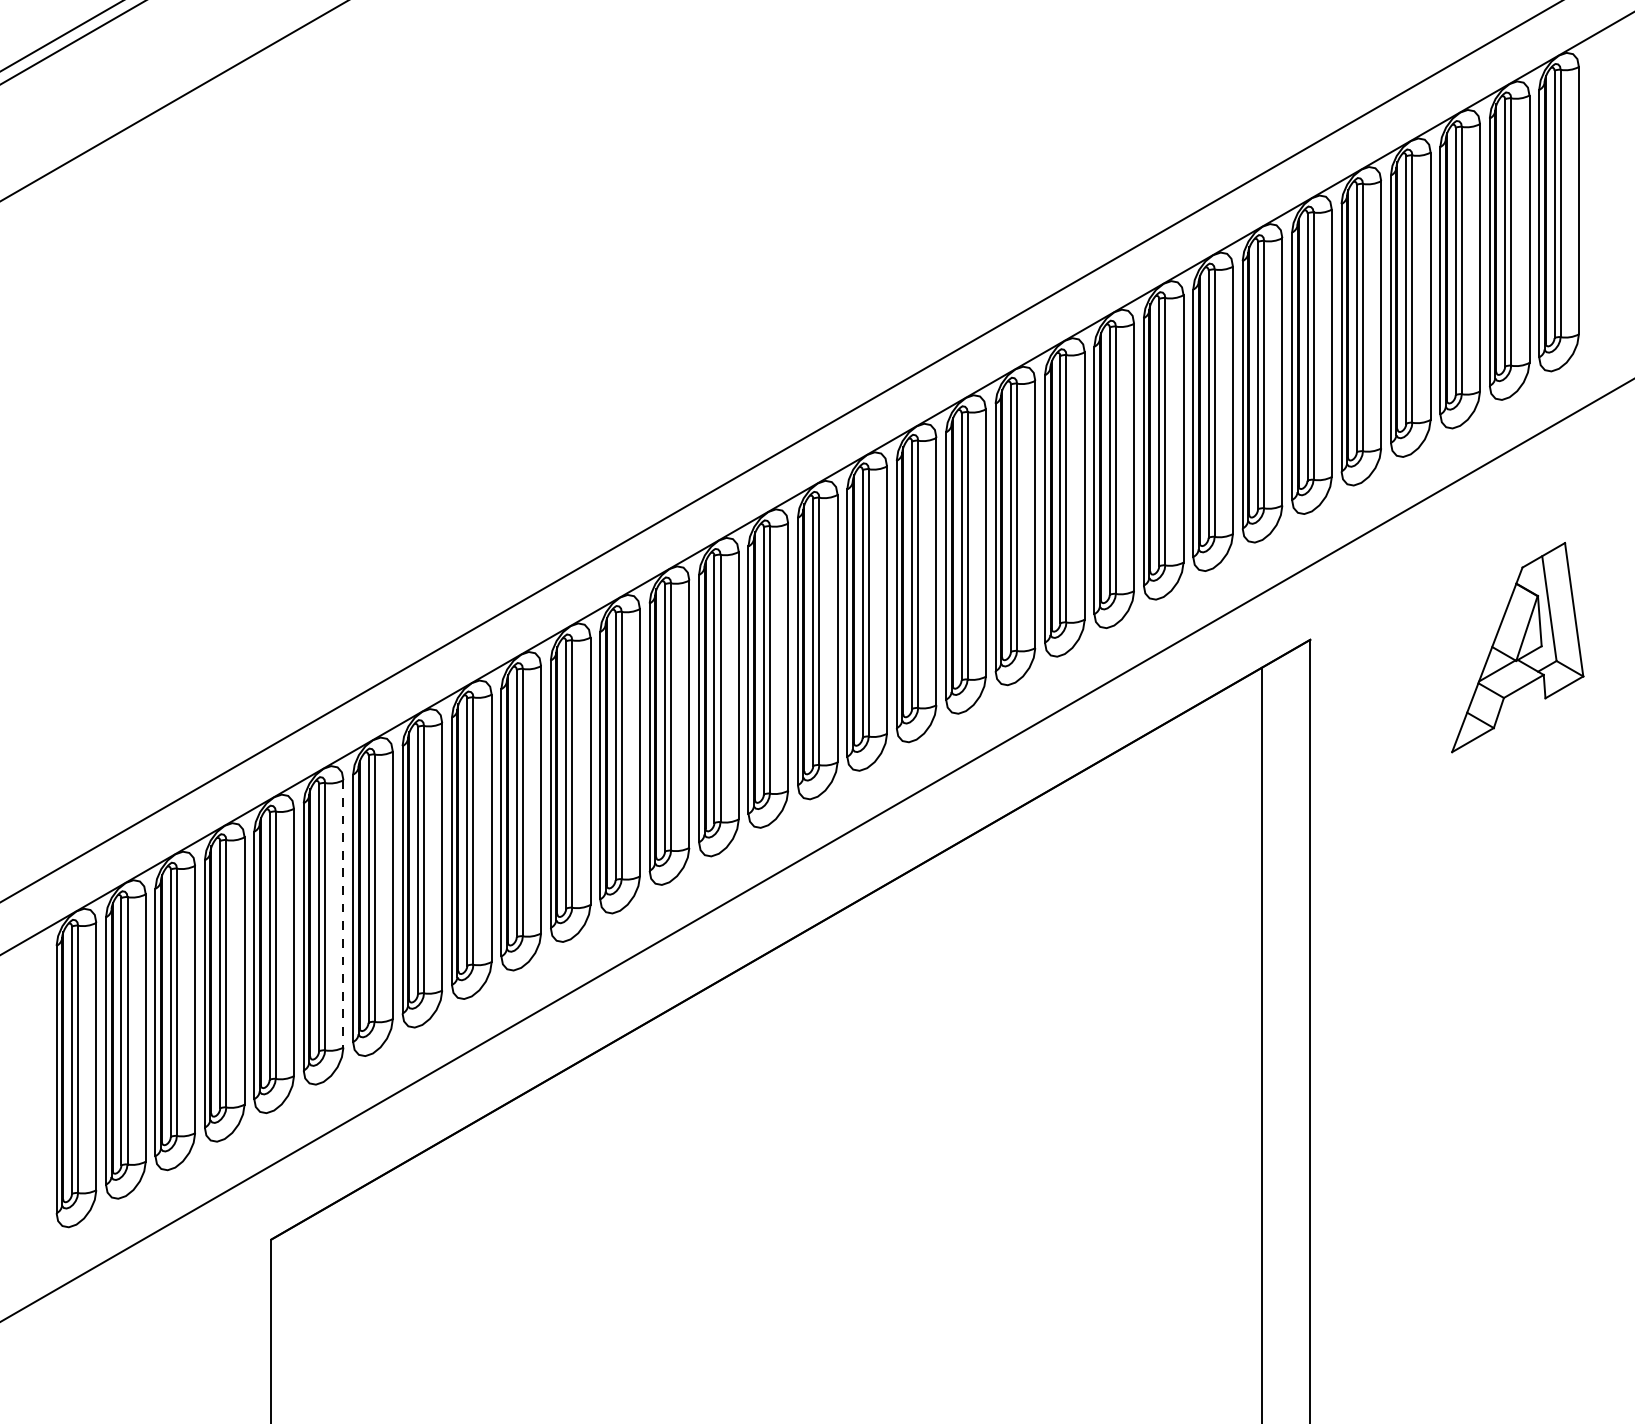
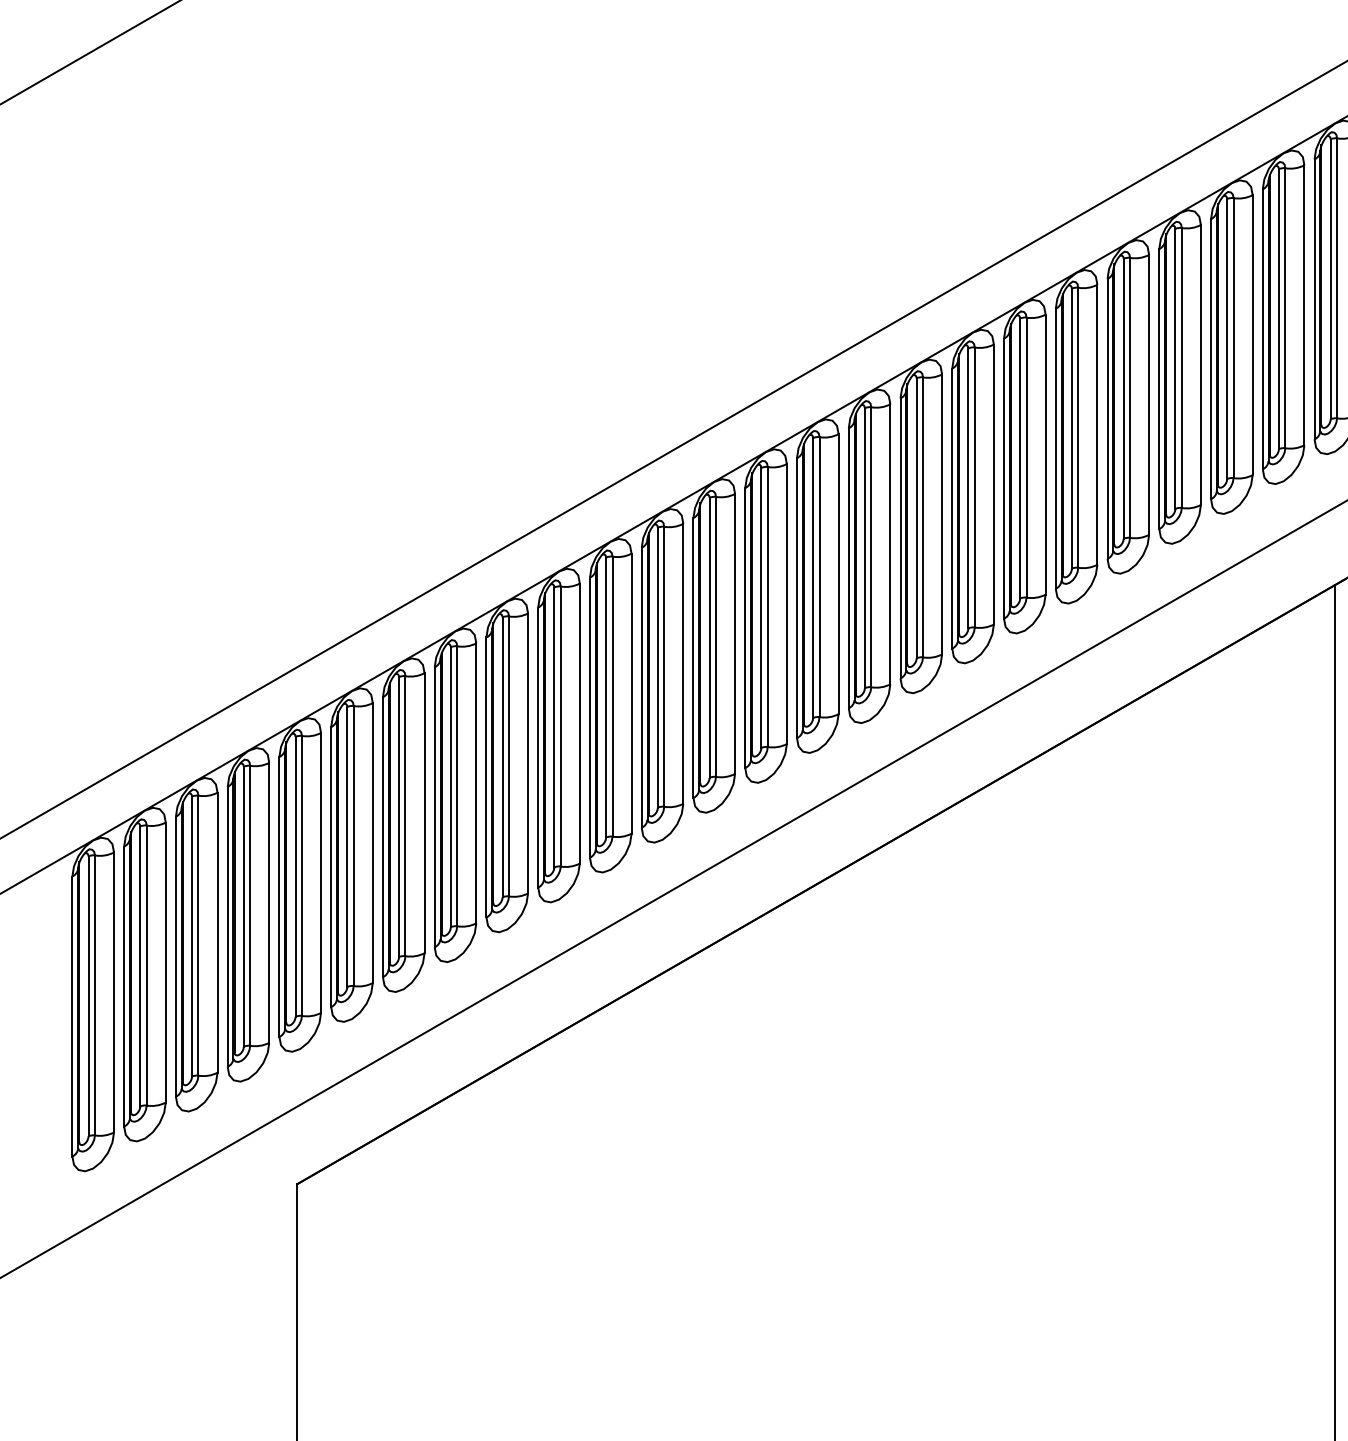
line: (343, 913) -> (372, 842), dashed -> solid

